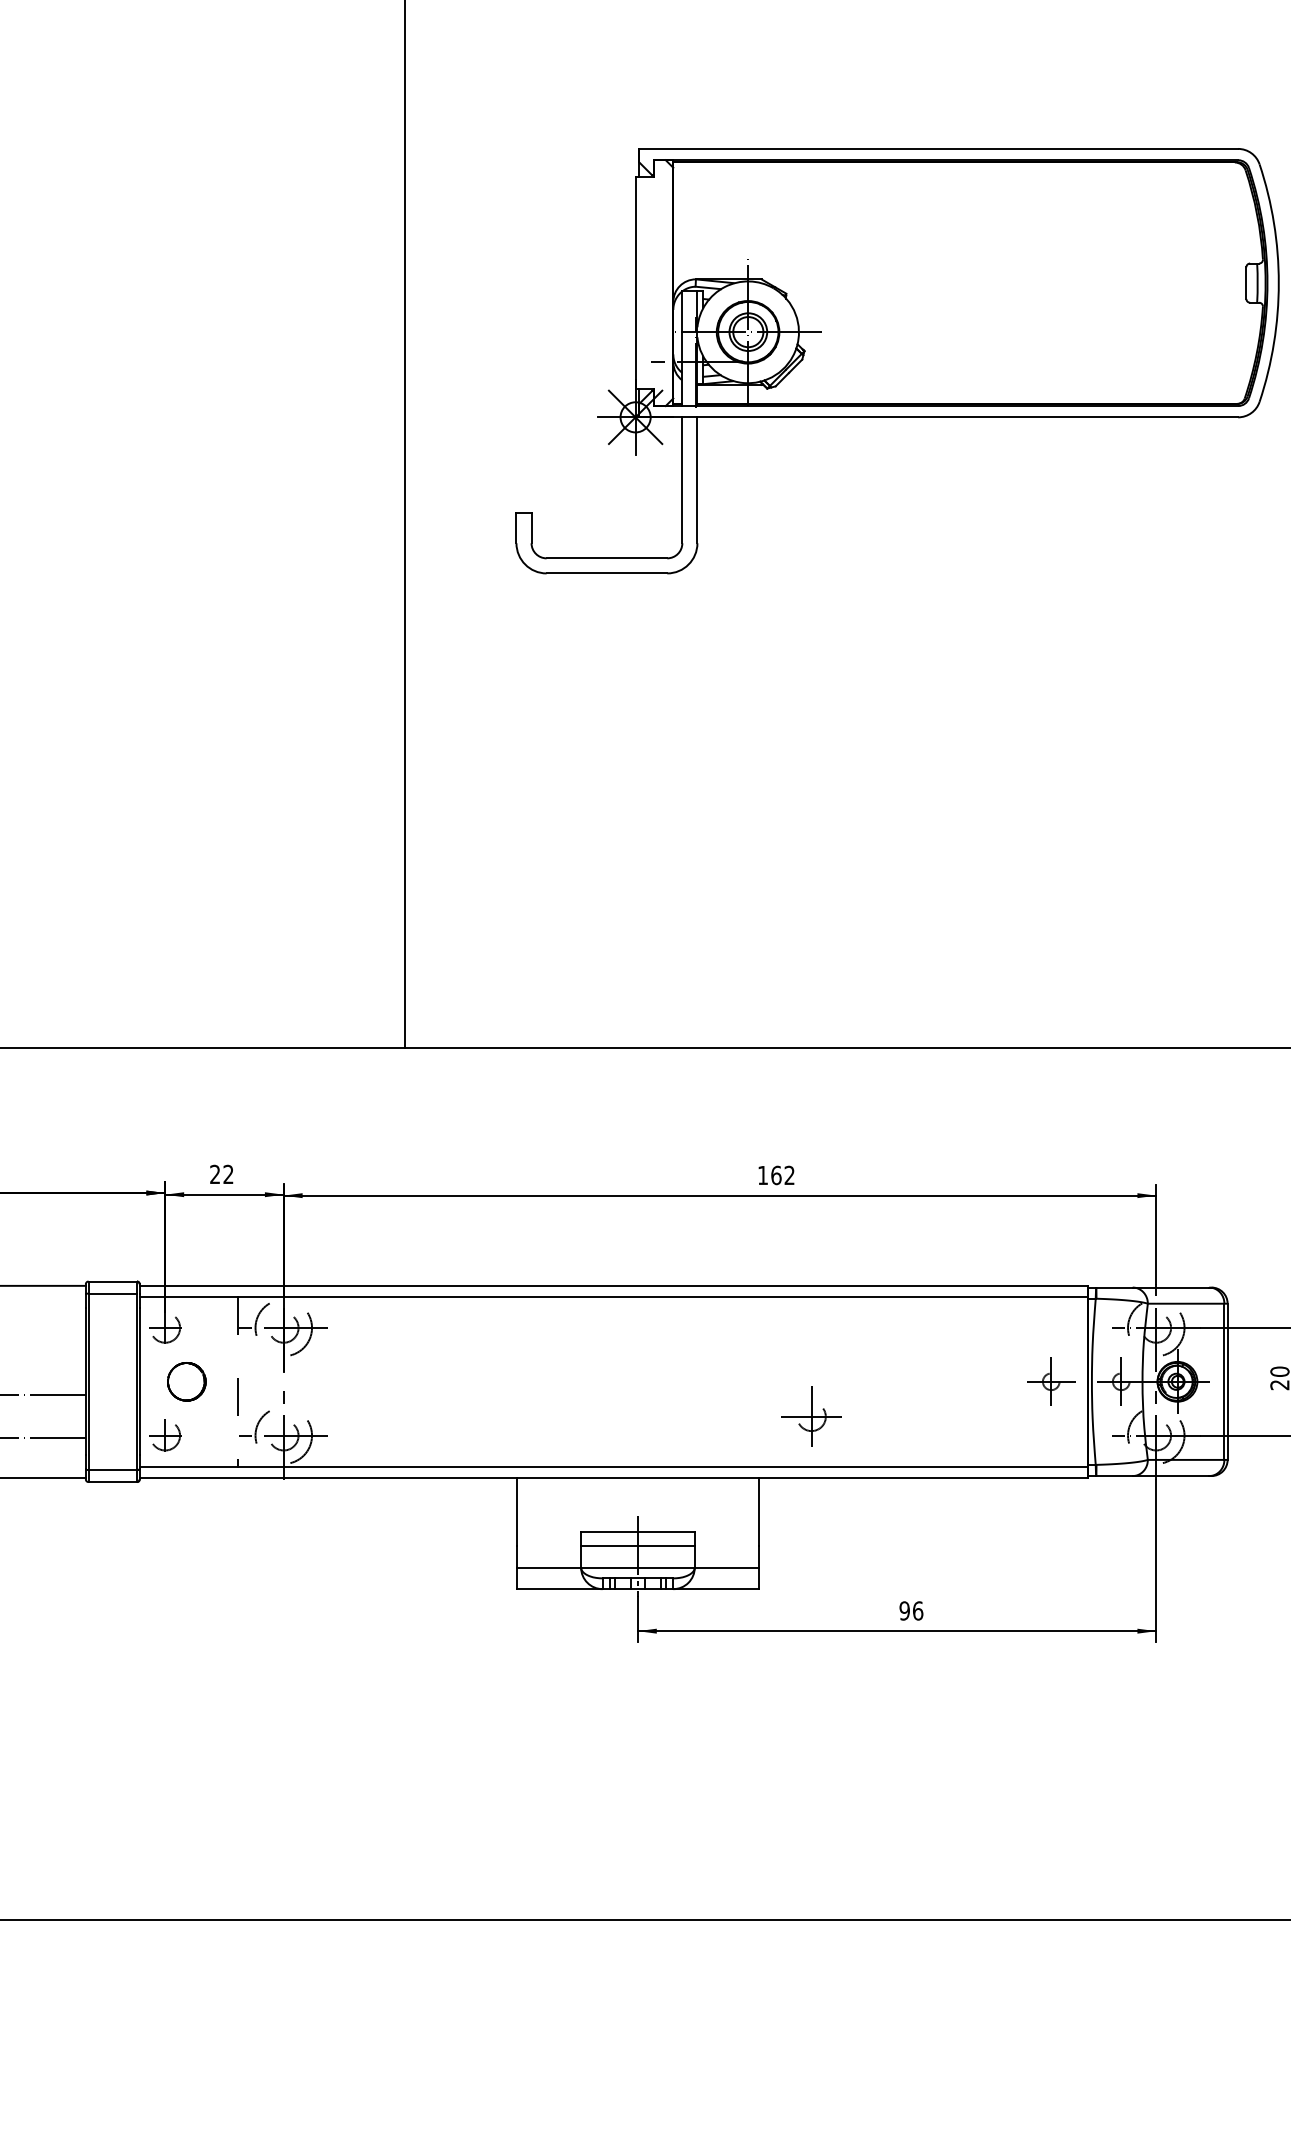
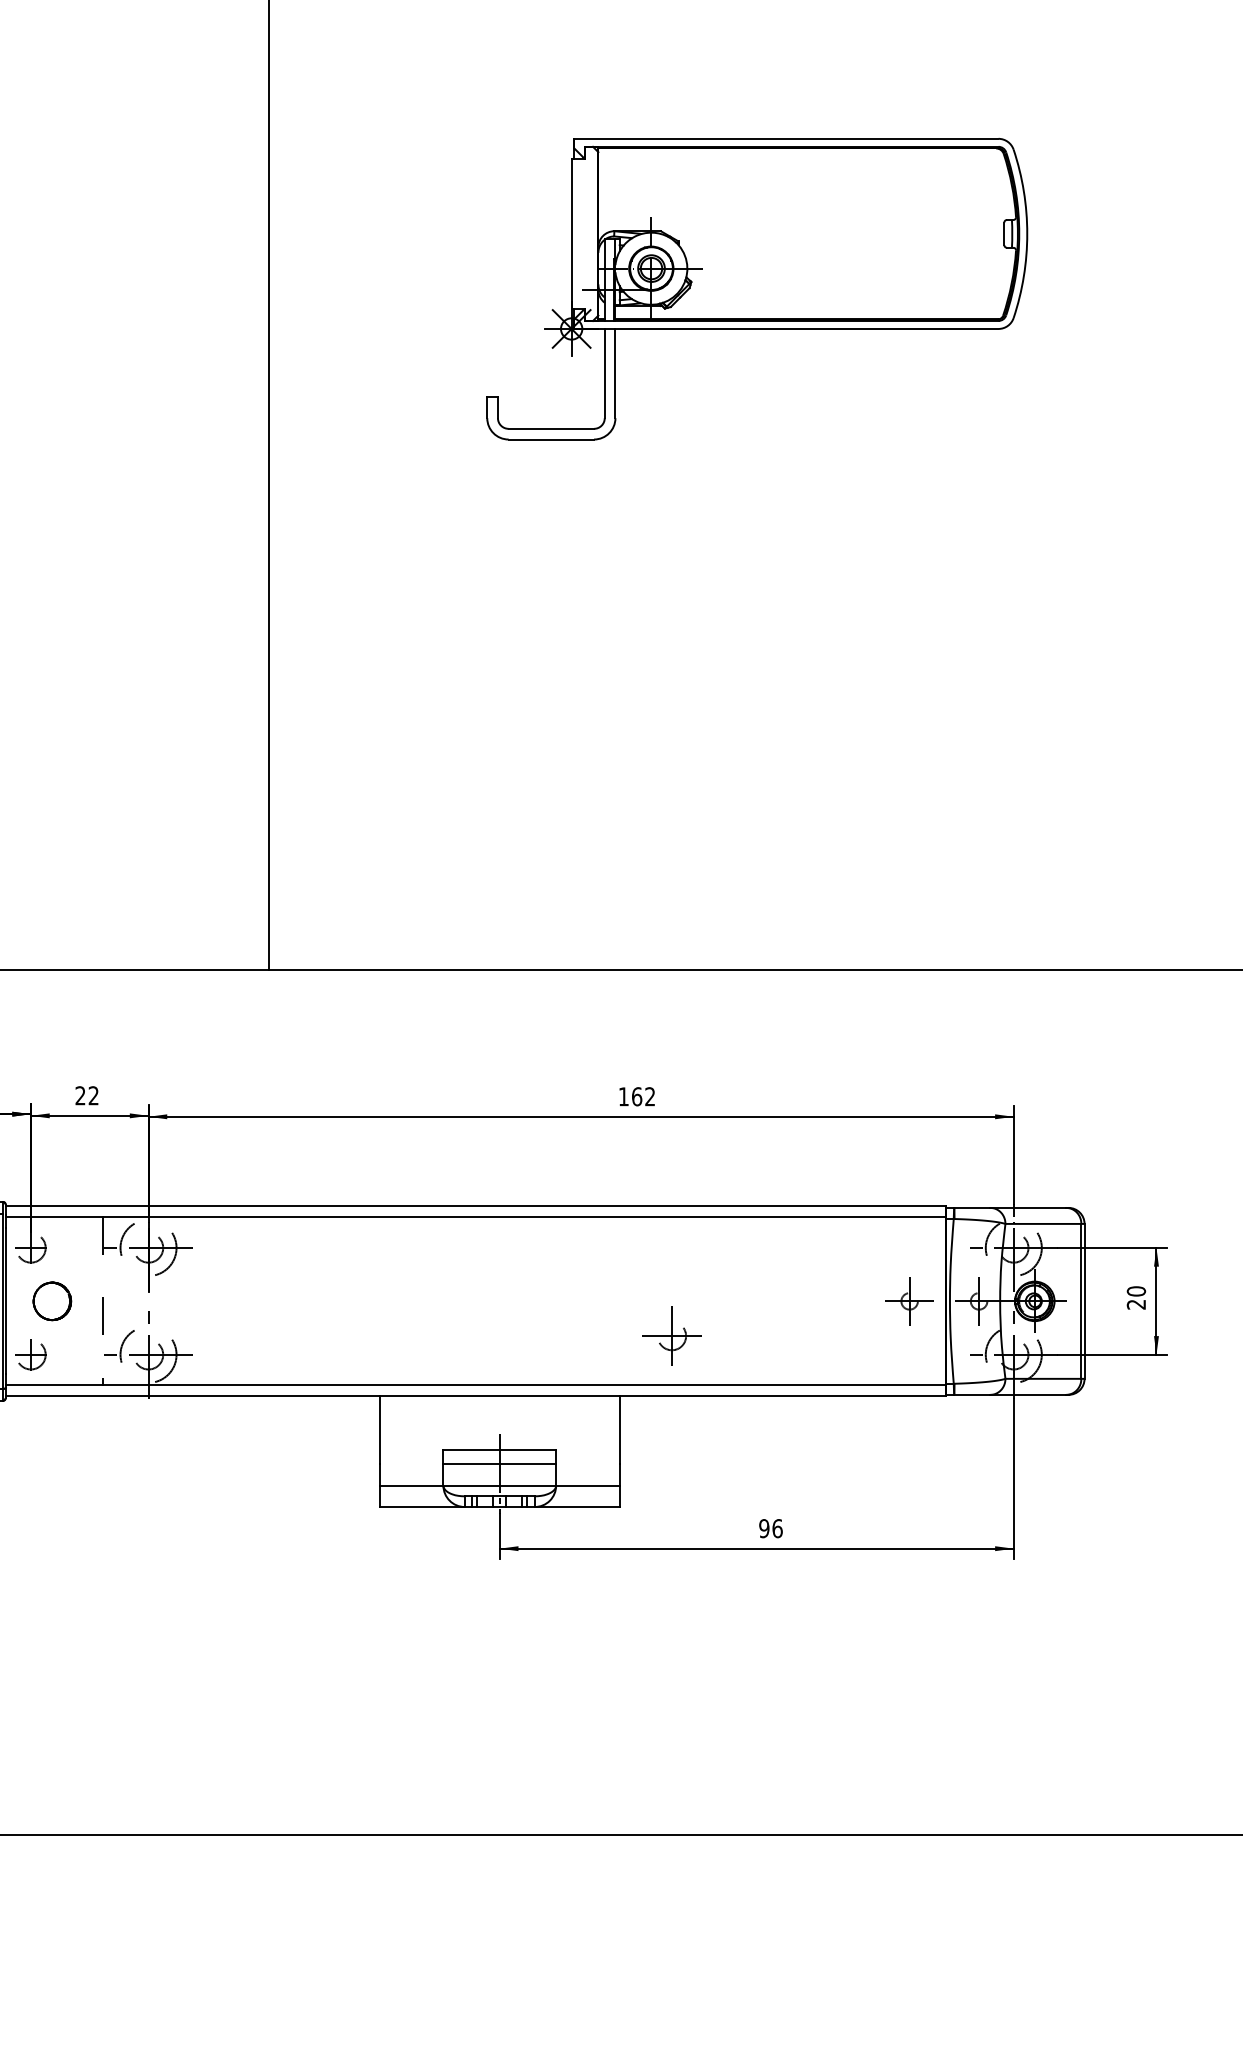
part: (897, 360) -> (757, 288), size x0.71

